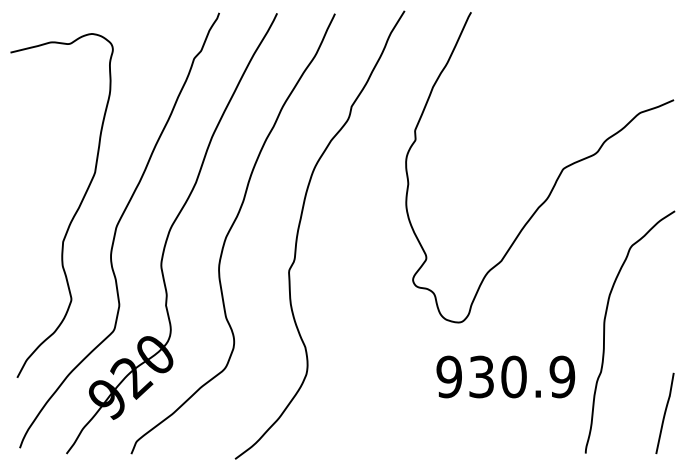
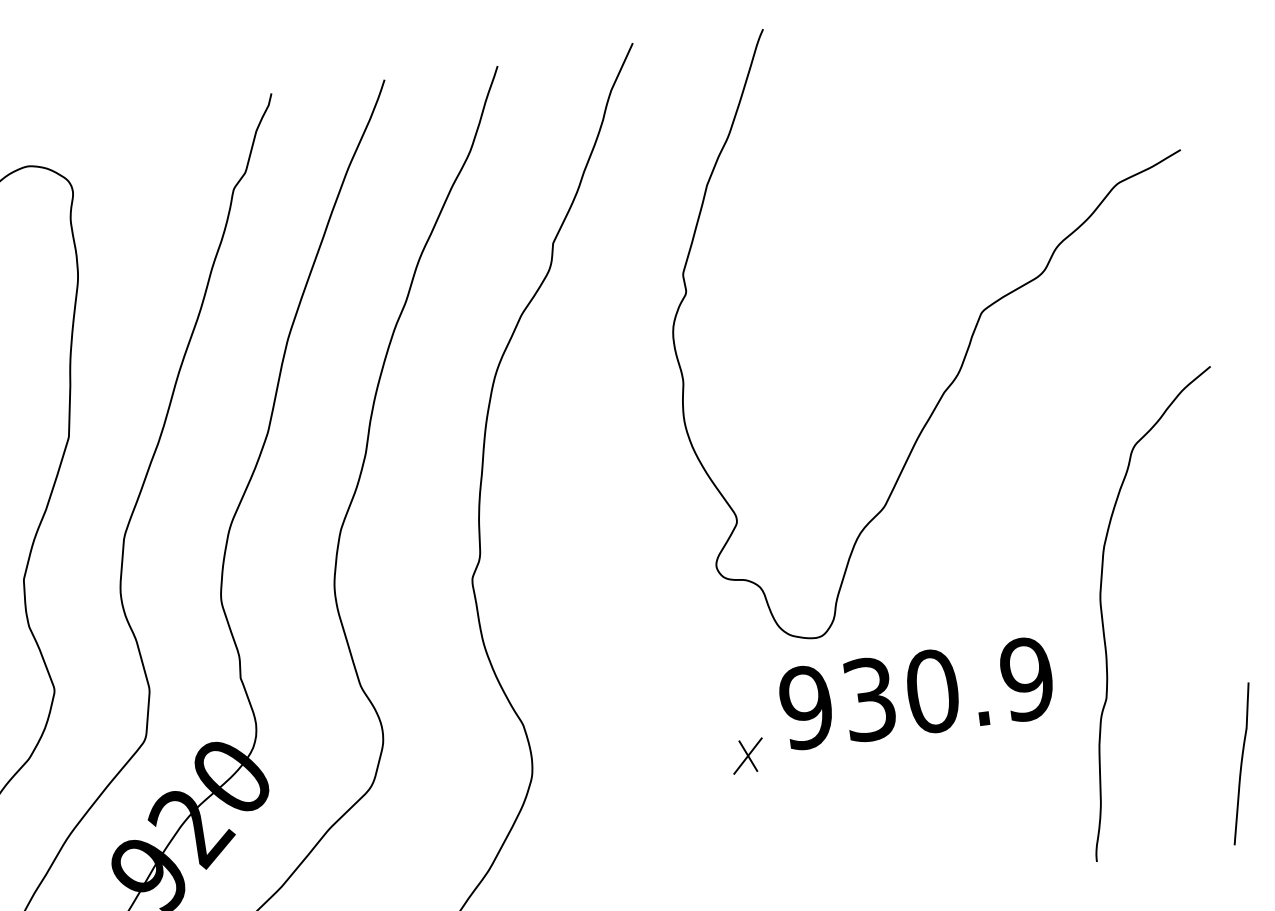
text: (505, 376) -> (916, 692), moved
part: (416, 377) -> (747, 755), added

